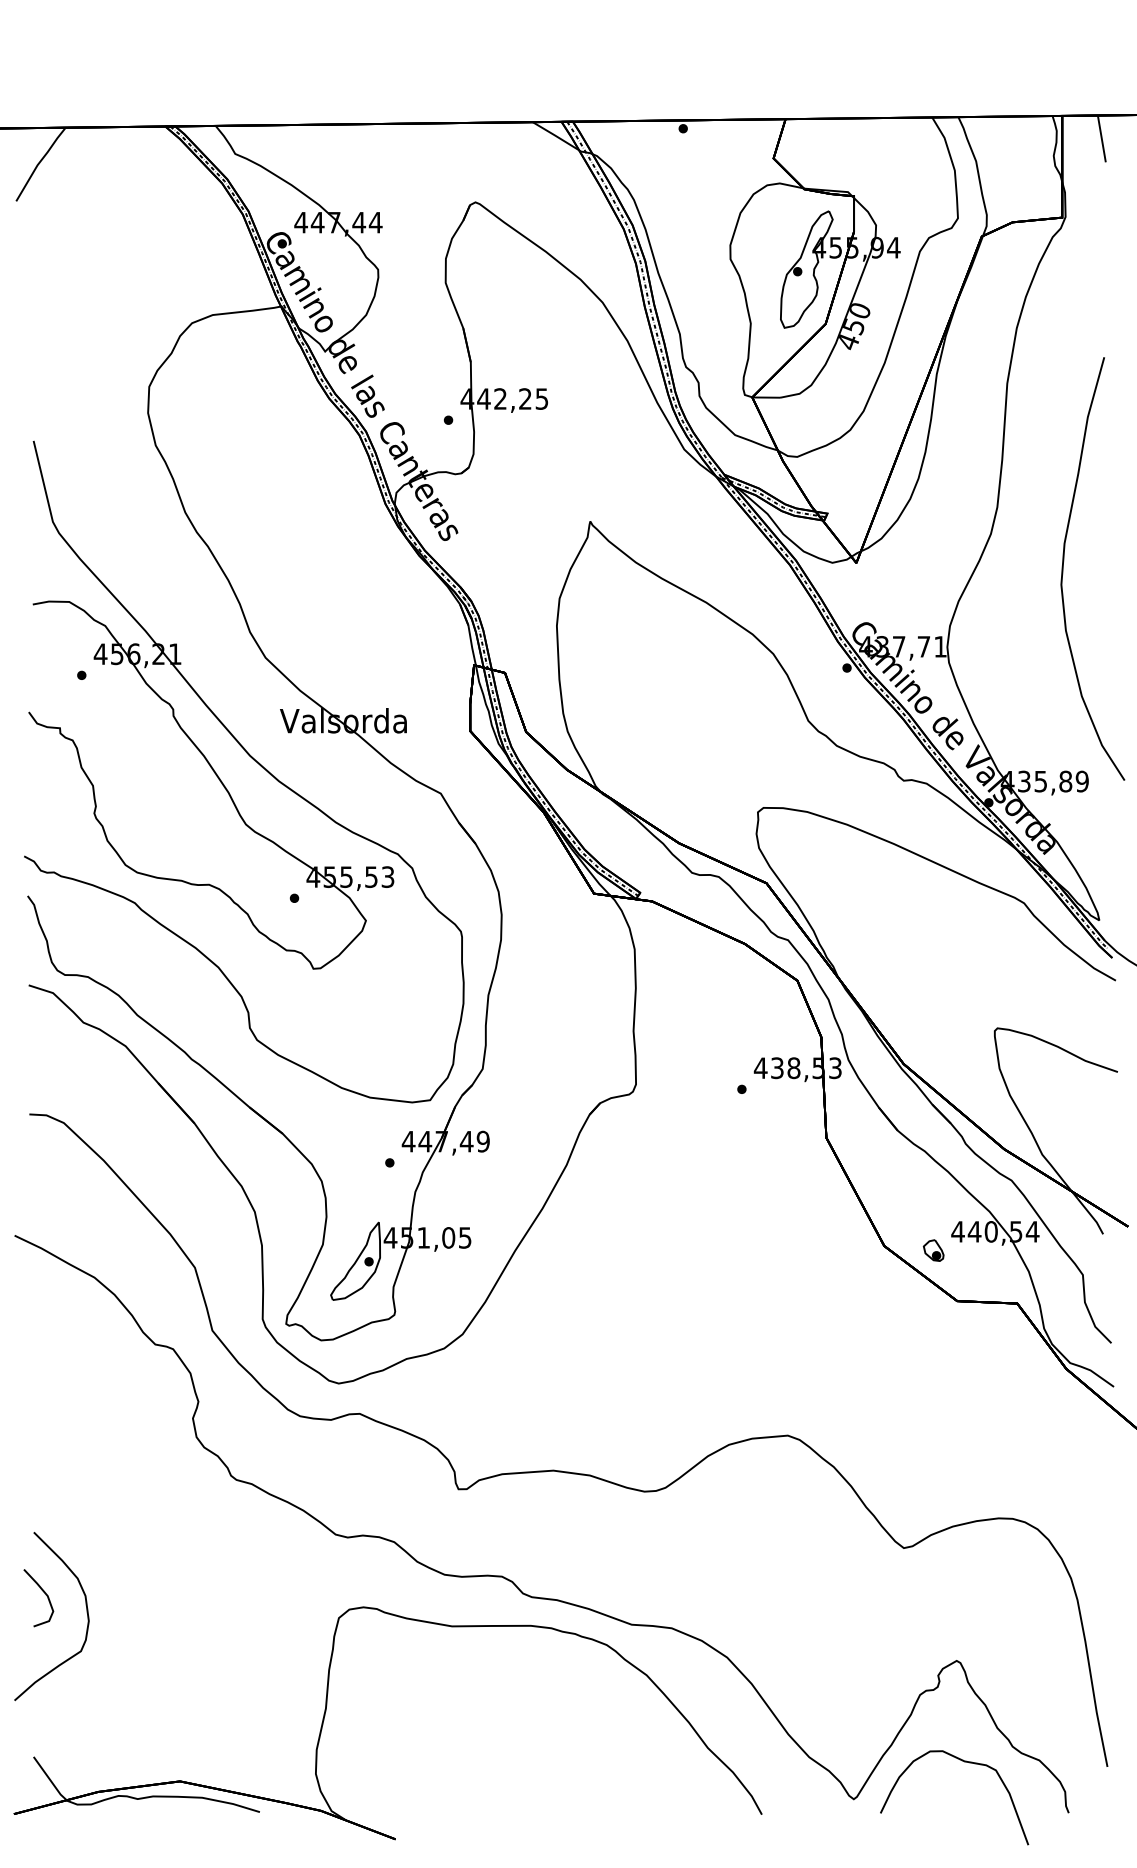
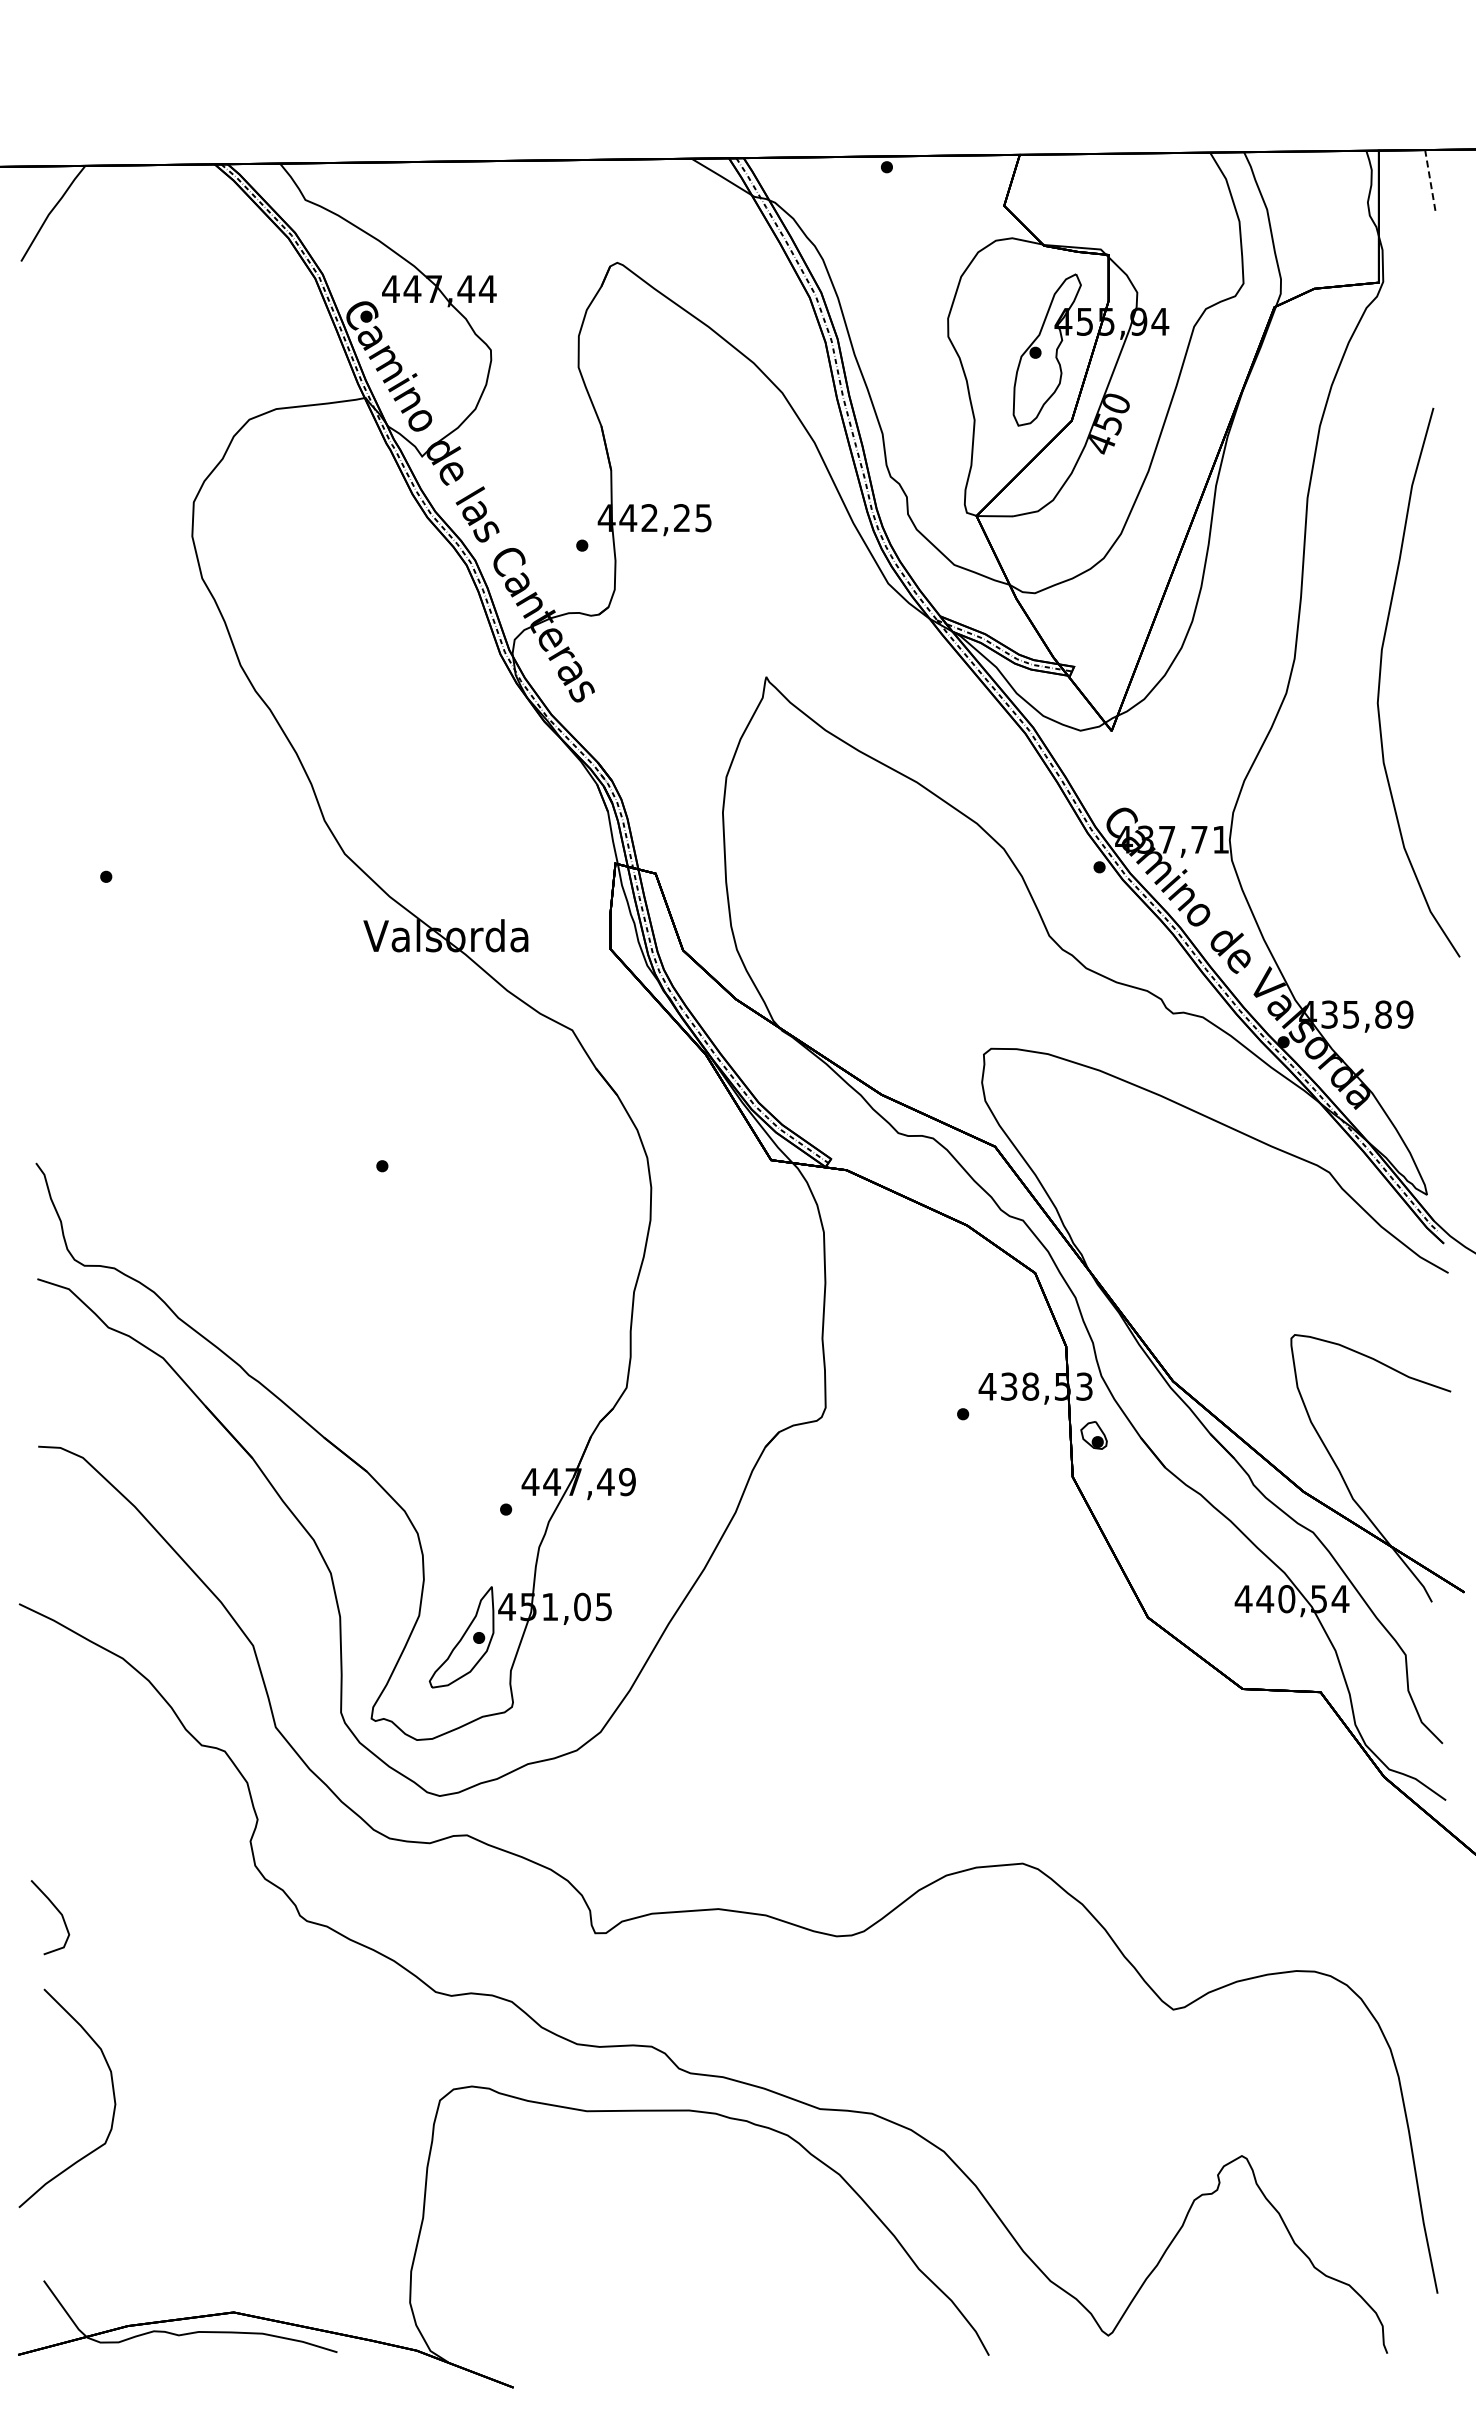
line: (1102, 138) -> (1430, 179), solid -> dashed
curve: (1063, 568) -> (1380, 682), moved
part: (254, 760) -> (330, 987), removed
part: (933, 1250) -> (1093, 1435), moved
curve: (44, 1593) -> (57, 1911), moved
curve: (964, 1762) -> (1251, 2287), removed

